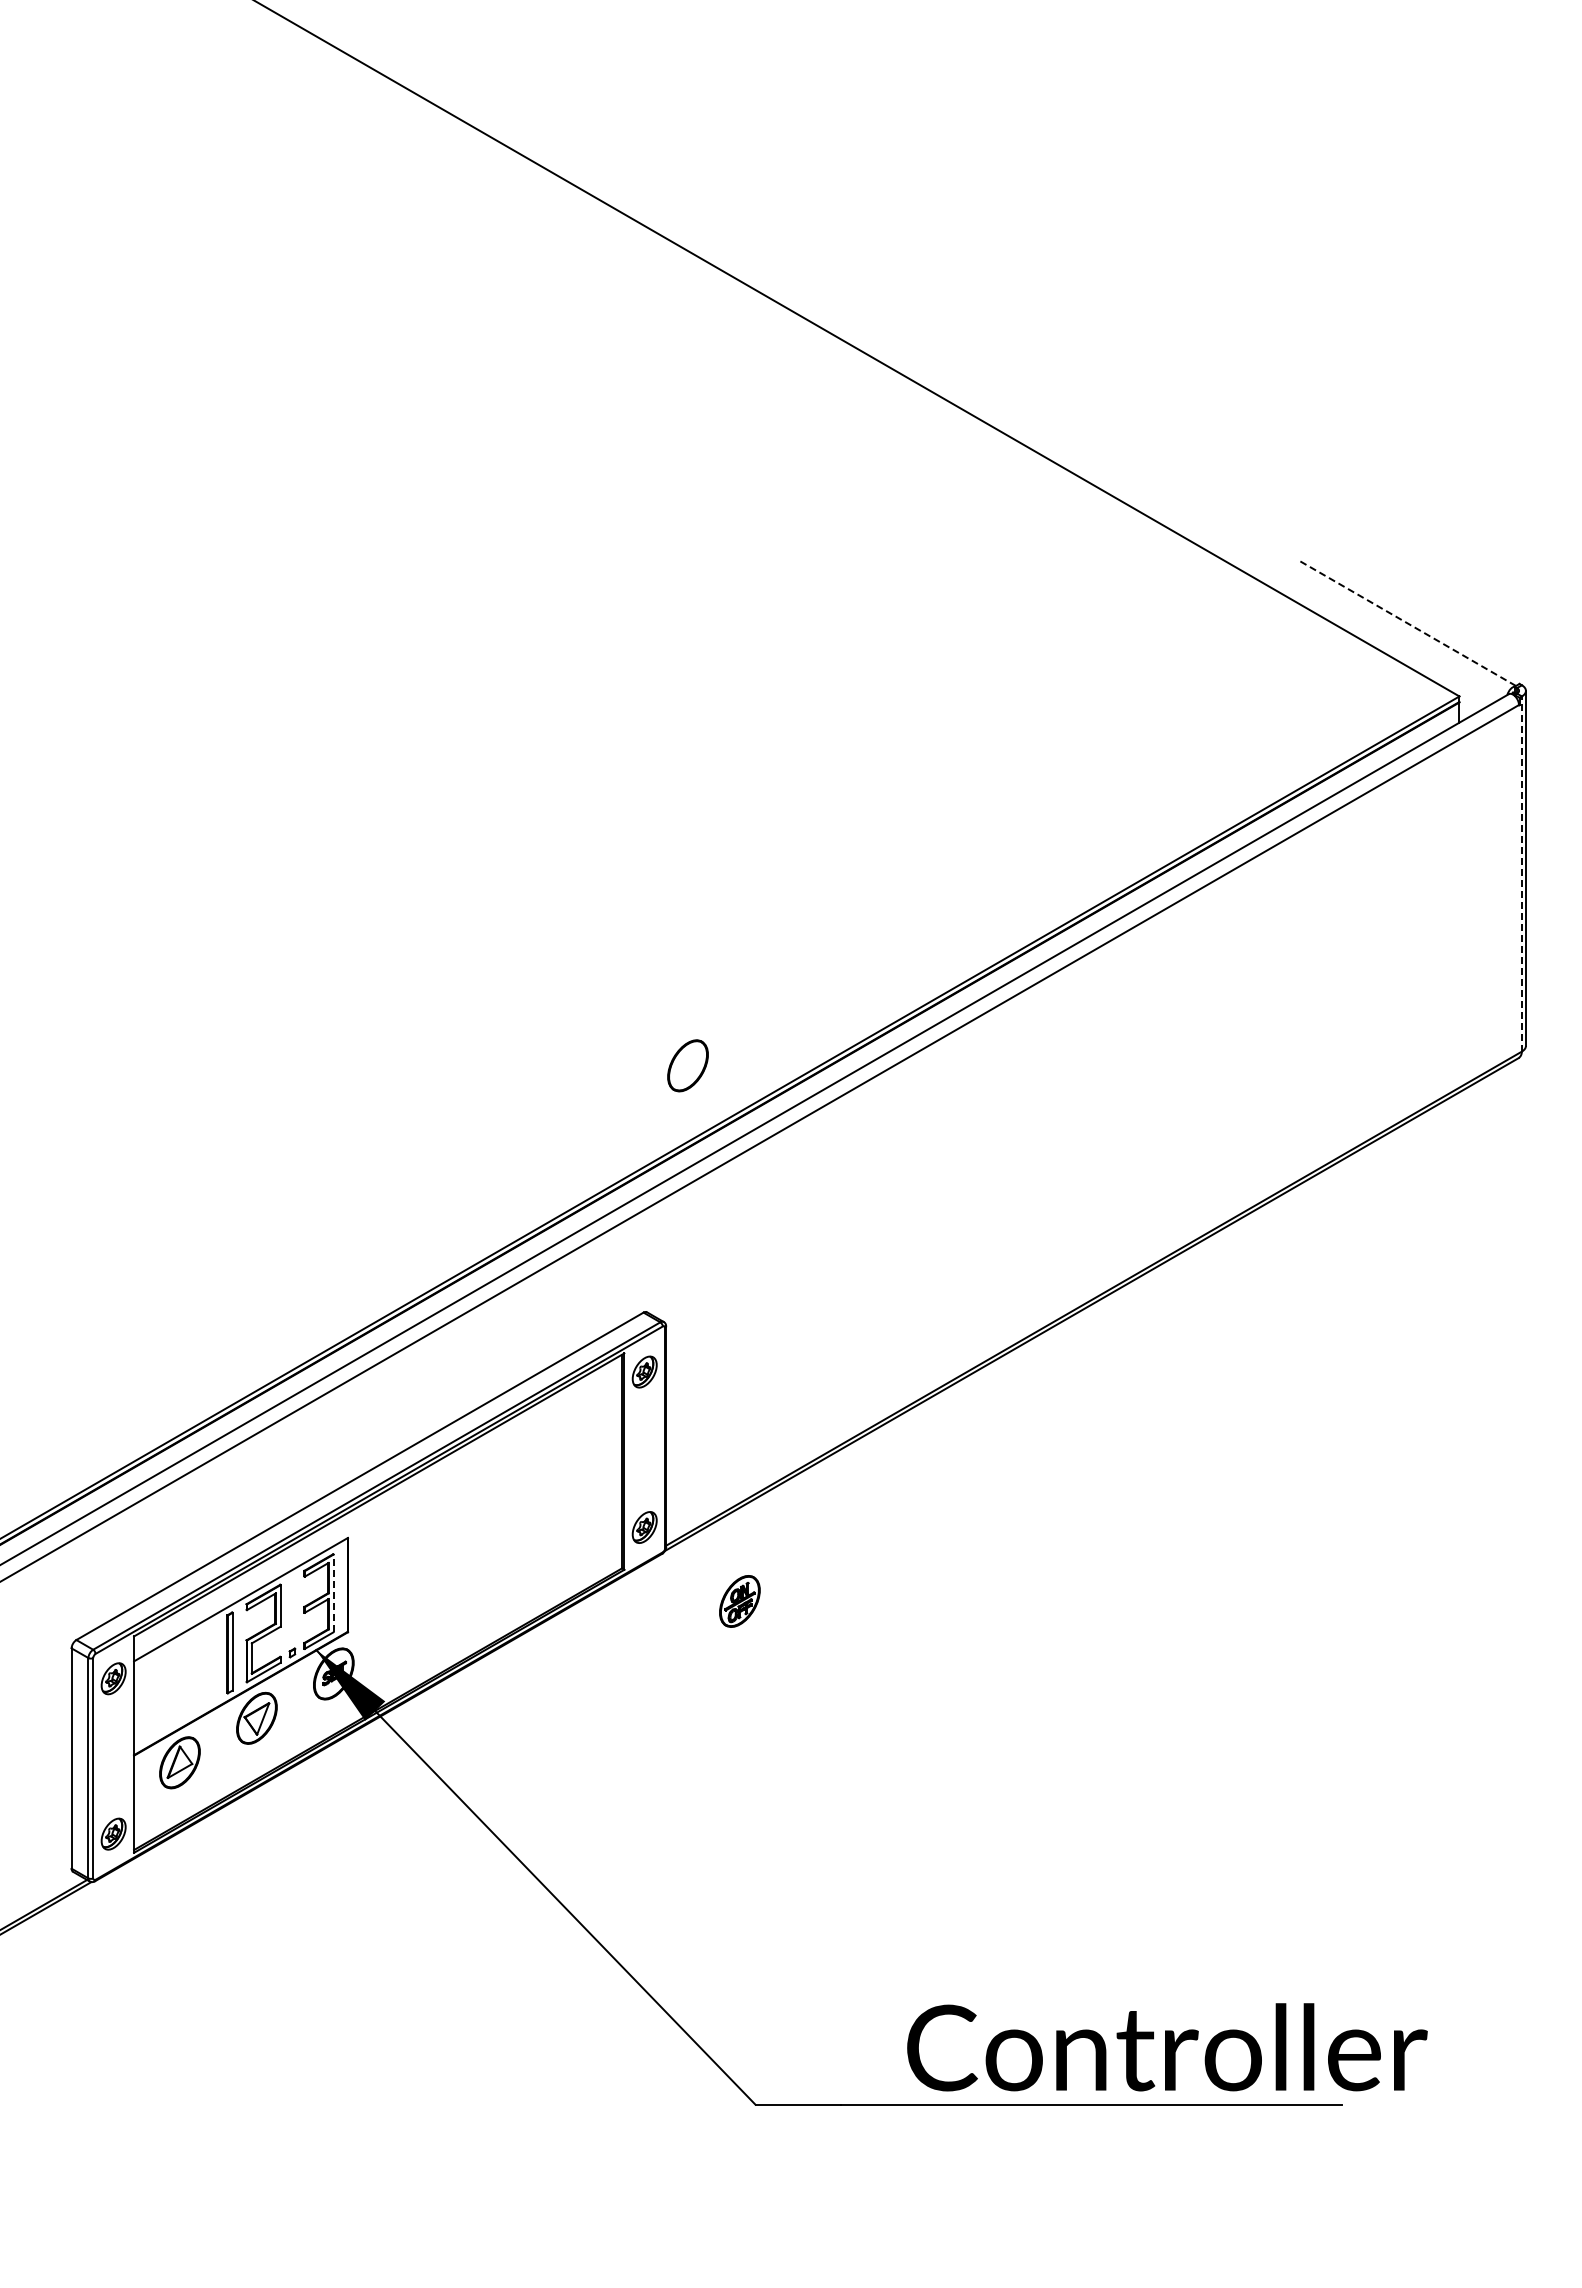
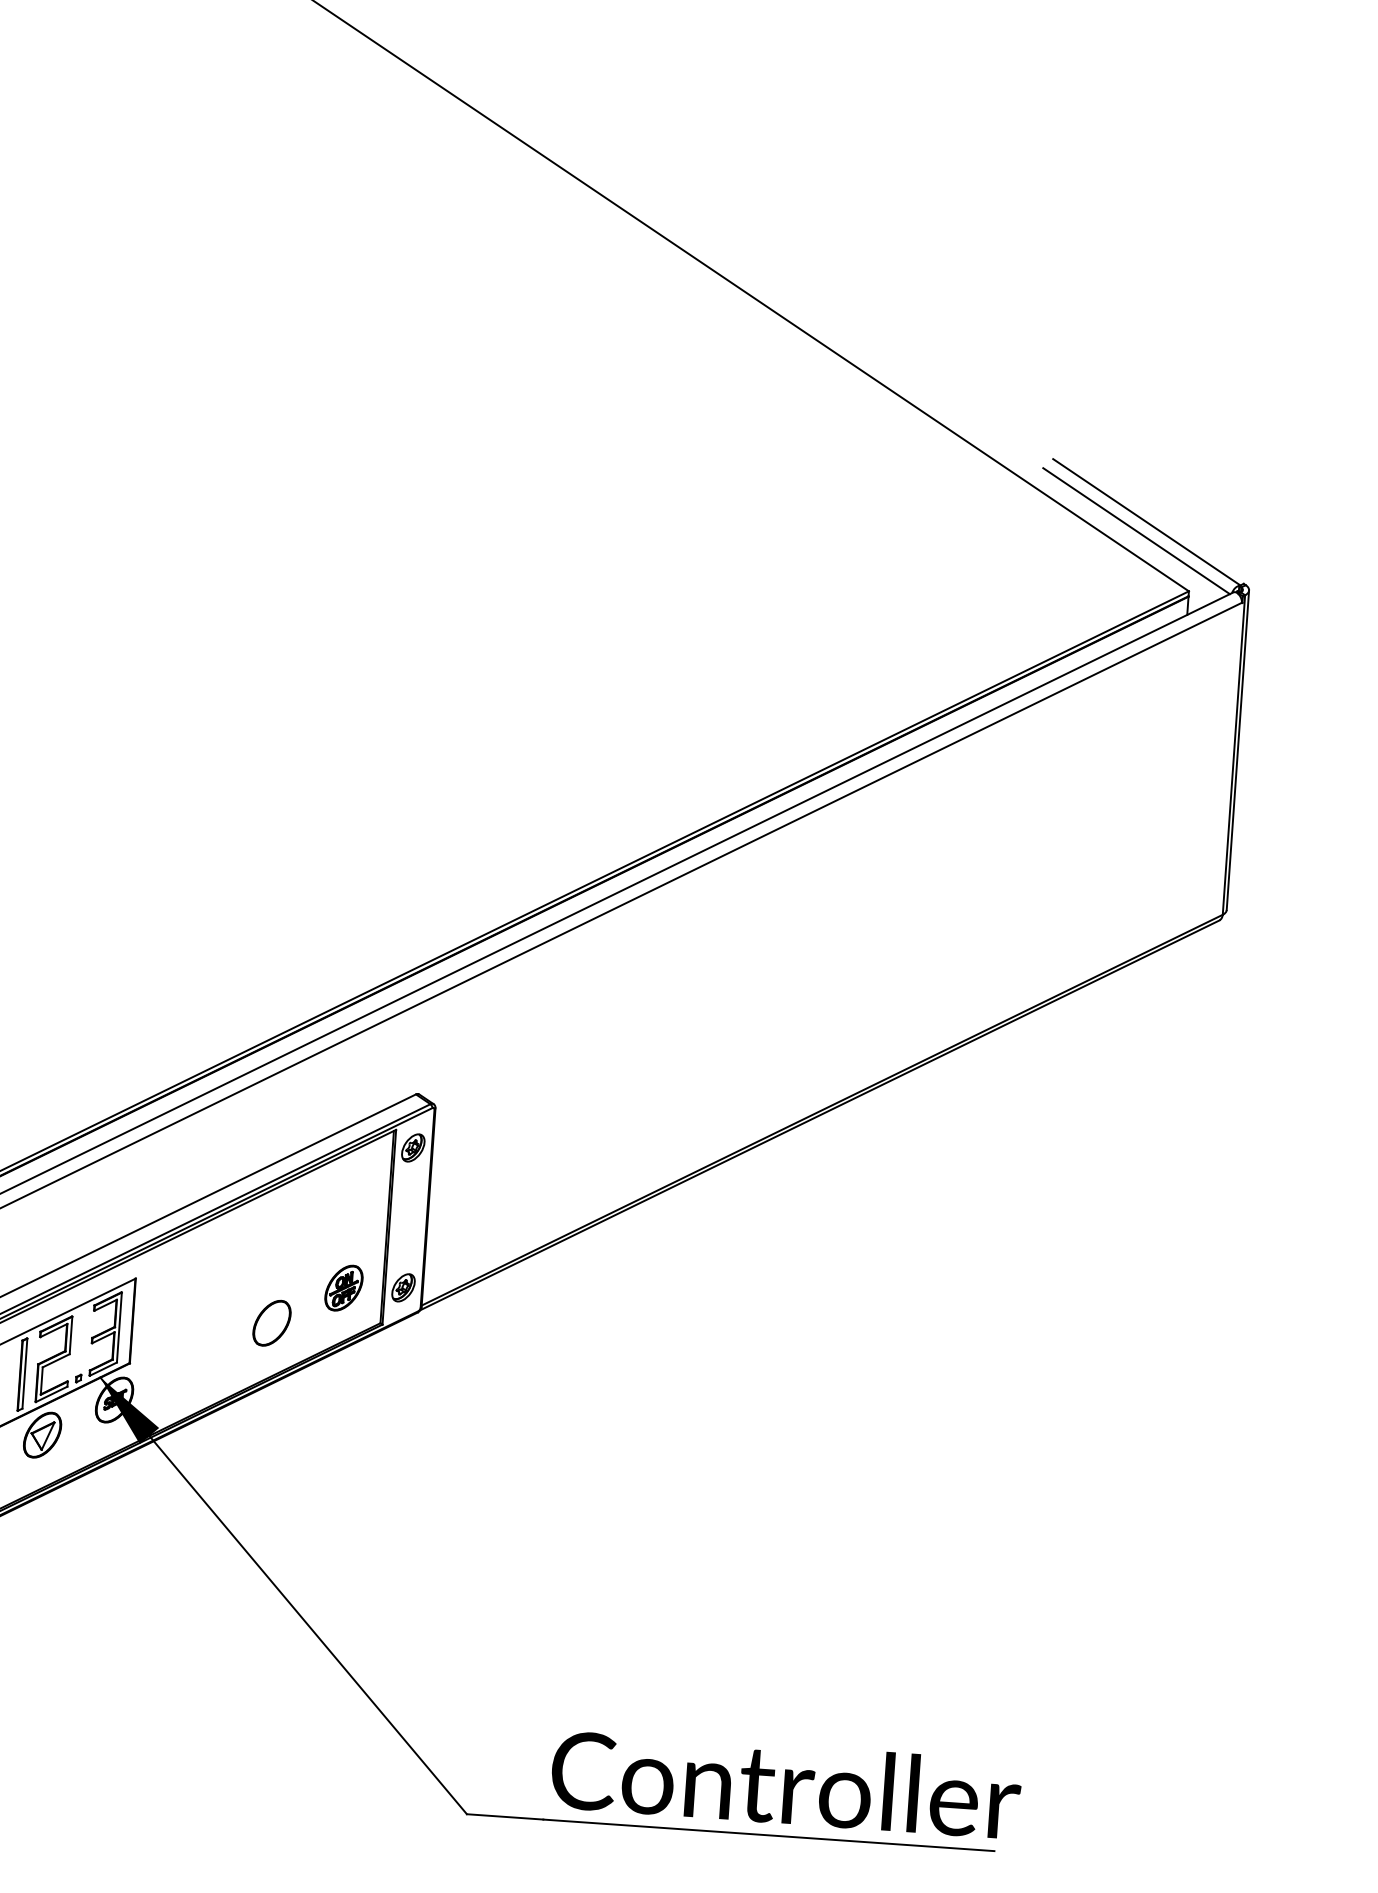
line: (1407, 623) -> (1146, 522), dashed -> solid
line: (1396, 633) -> (1136, 530), added
line: (1521, 874) -> (1233, 755), dashed -> solid
part: (687, 1065) -> (271, 1322), moved
line: (333, 1593) -> (119, 1327), dashed -> solid
part: (739, 1601) -> (343, 1288), moved
text: (1167, 2047) -> (786, 1784), moved

